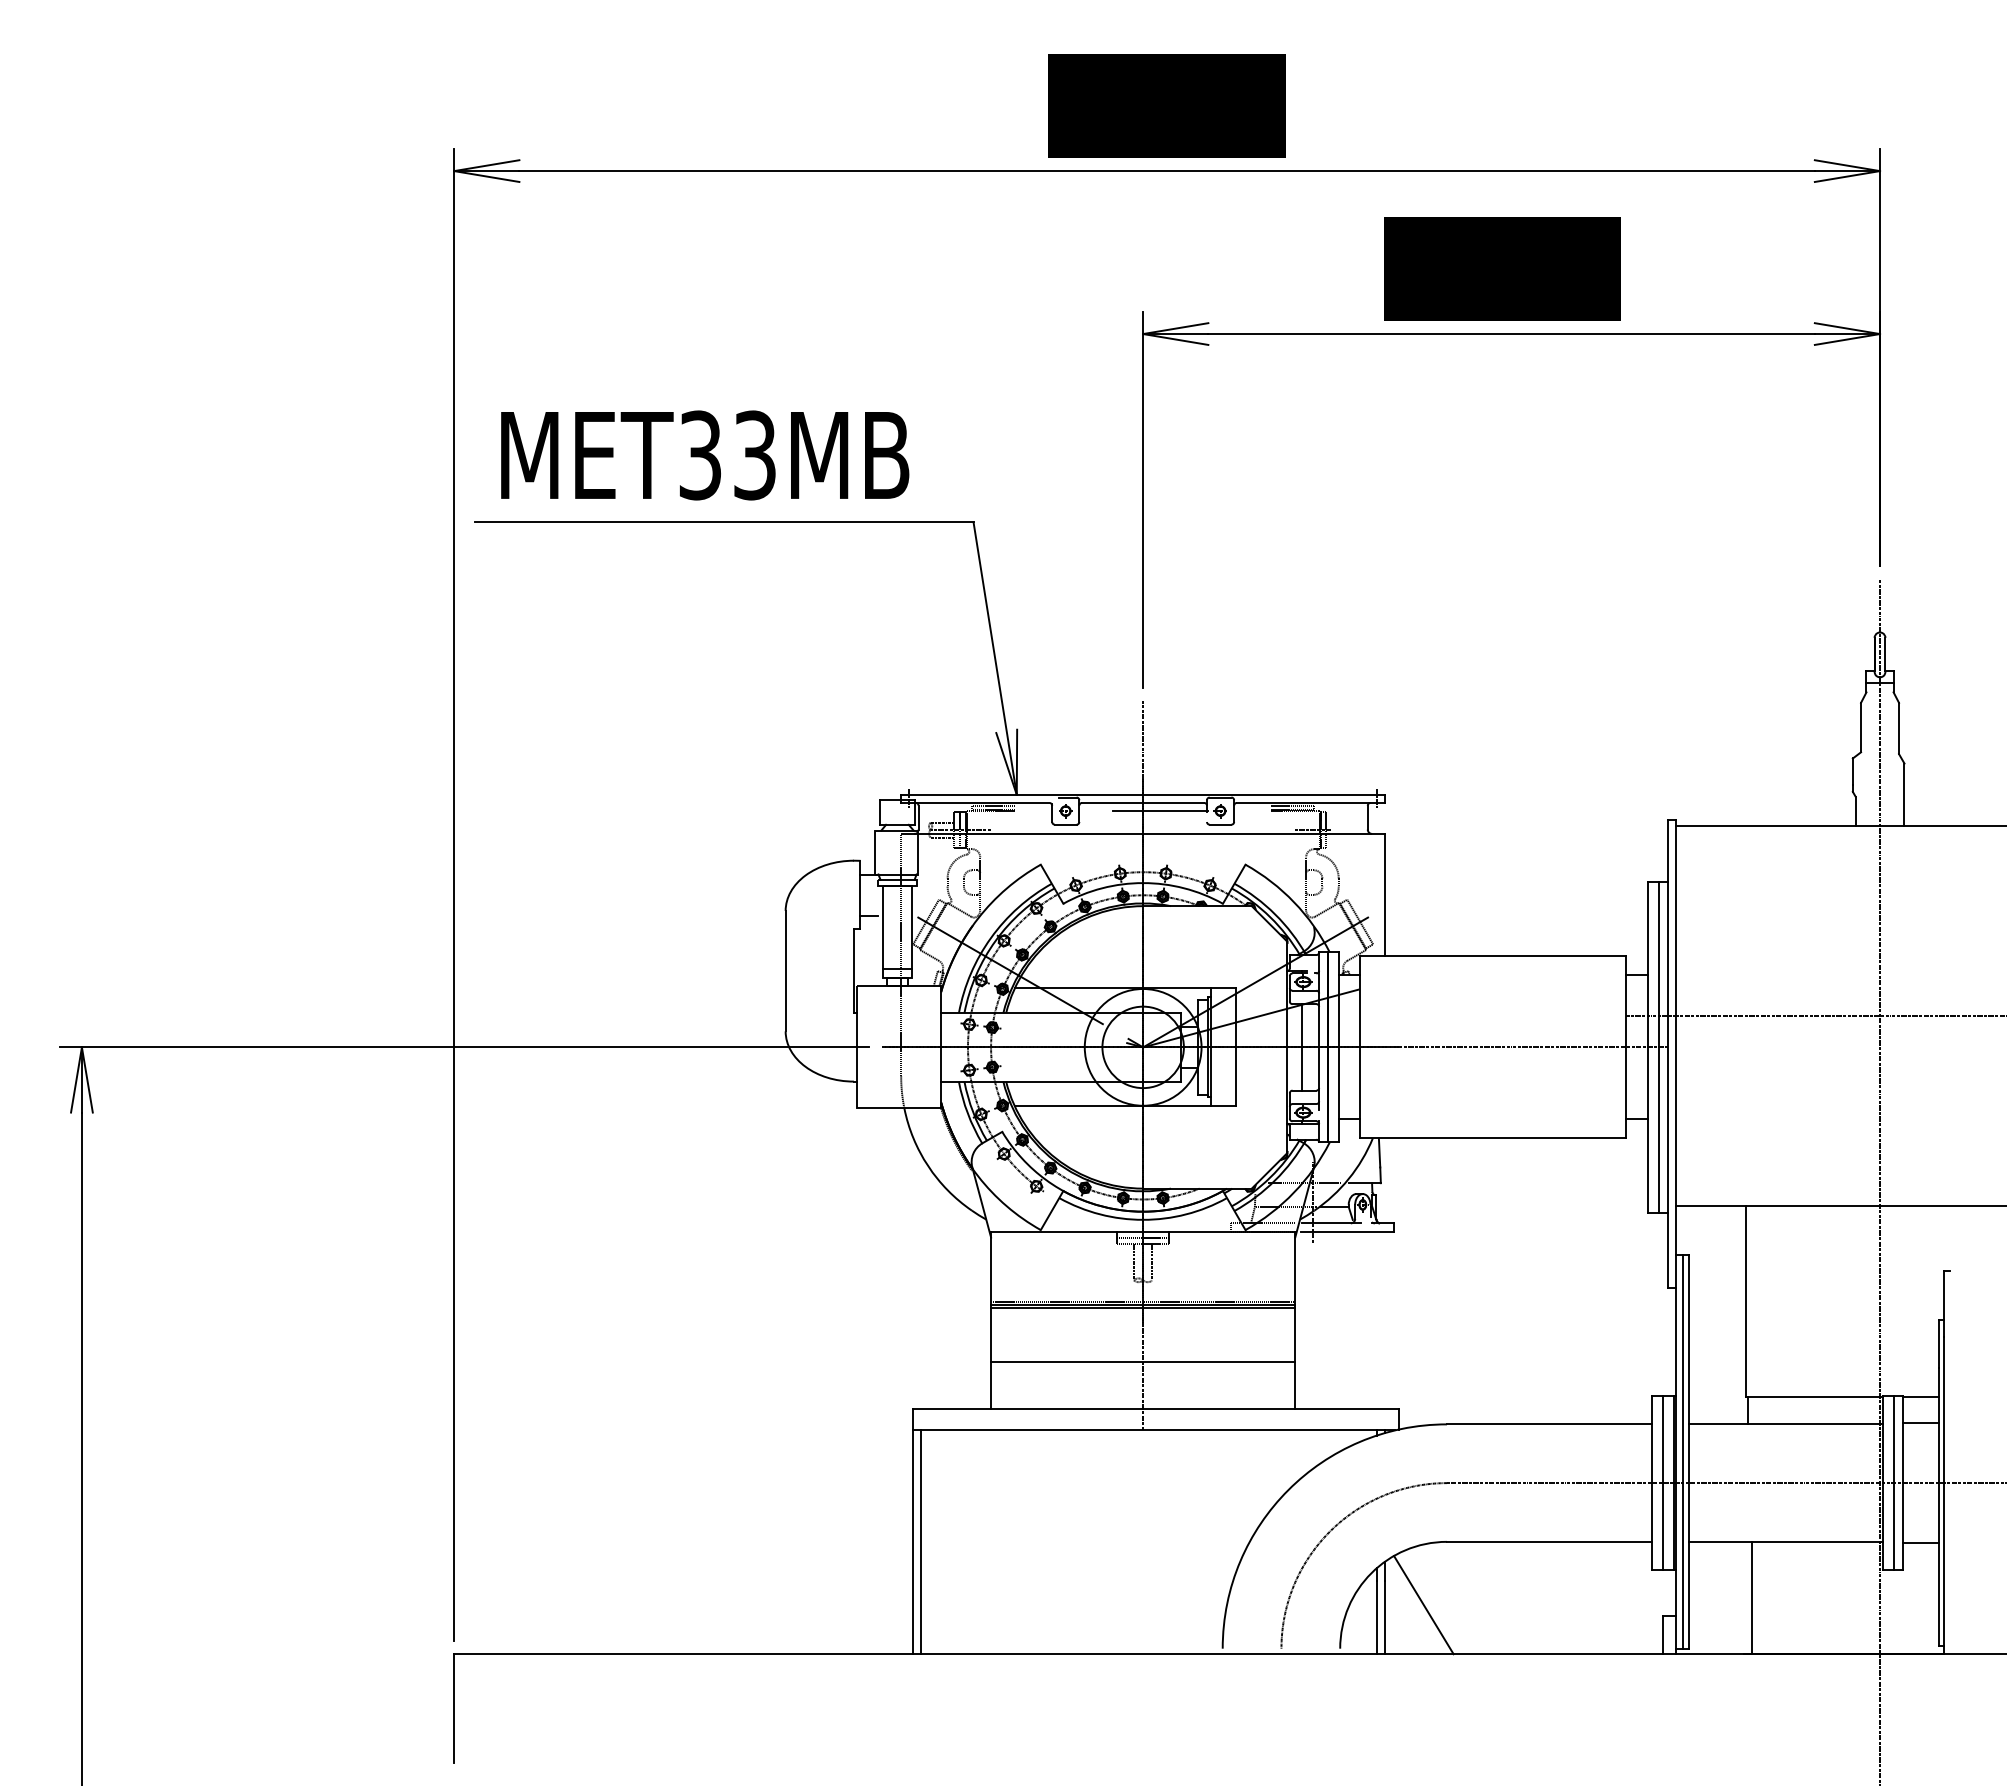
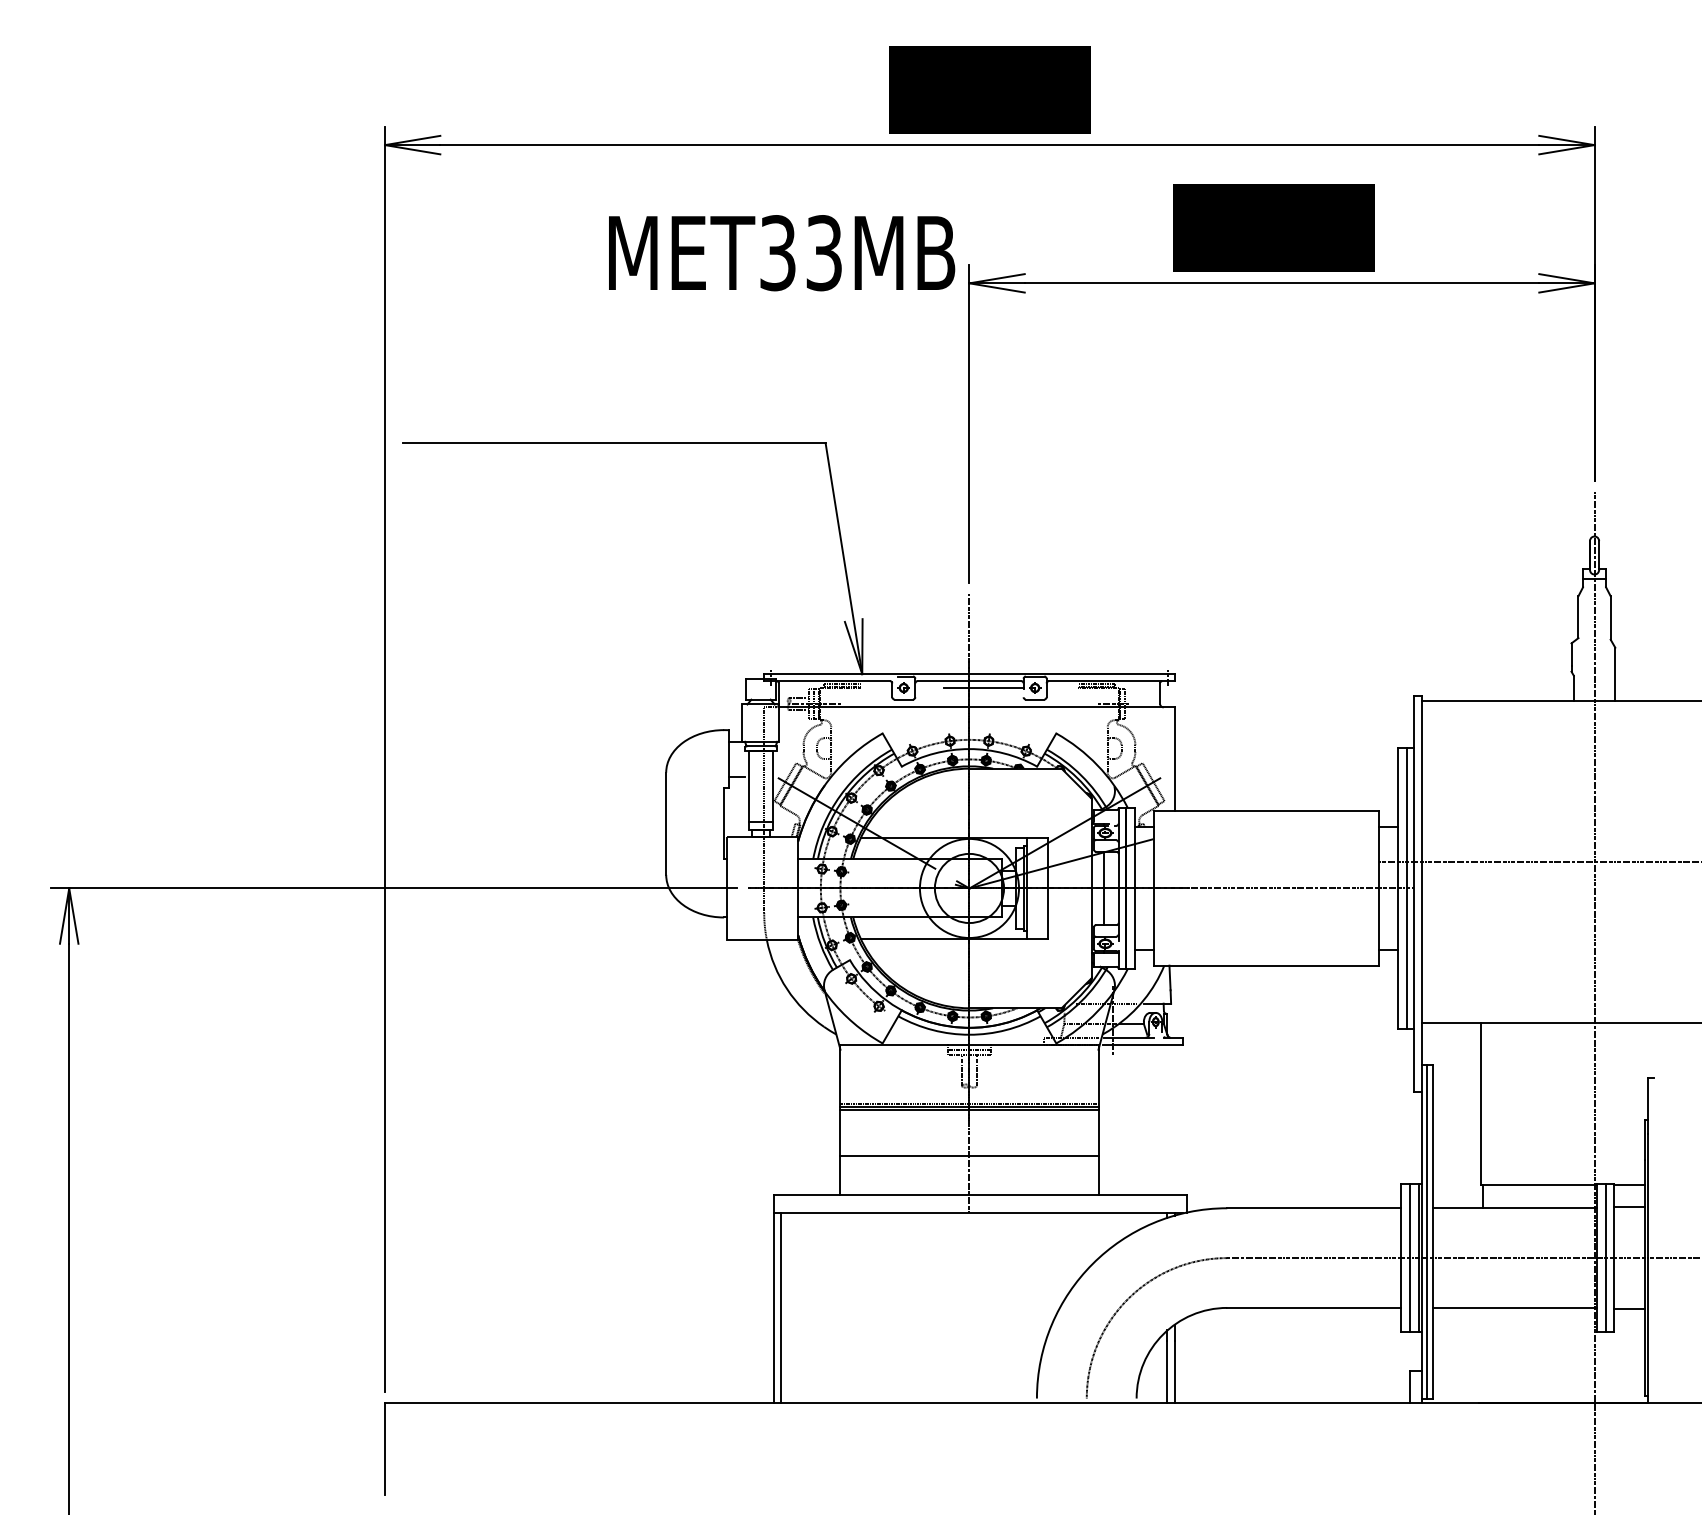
text: (705, 455) -> (782, 253), moved
line: (1752, 1597) -> (1486, 1355), removed
line: (1423, 1604) -> (1207, 1361), removed

